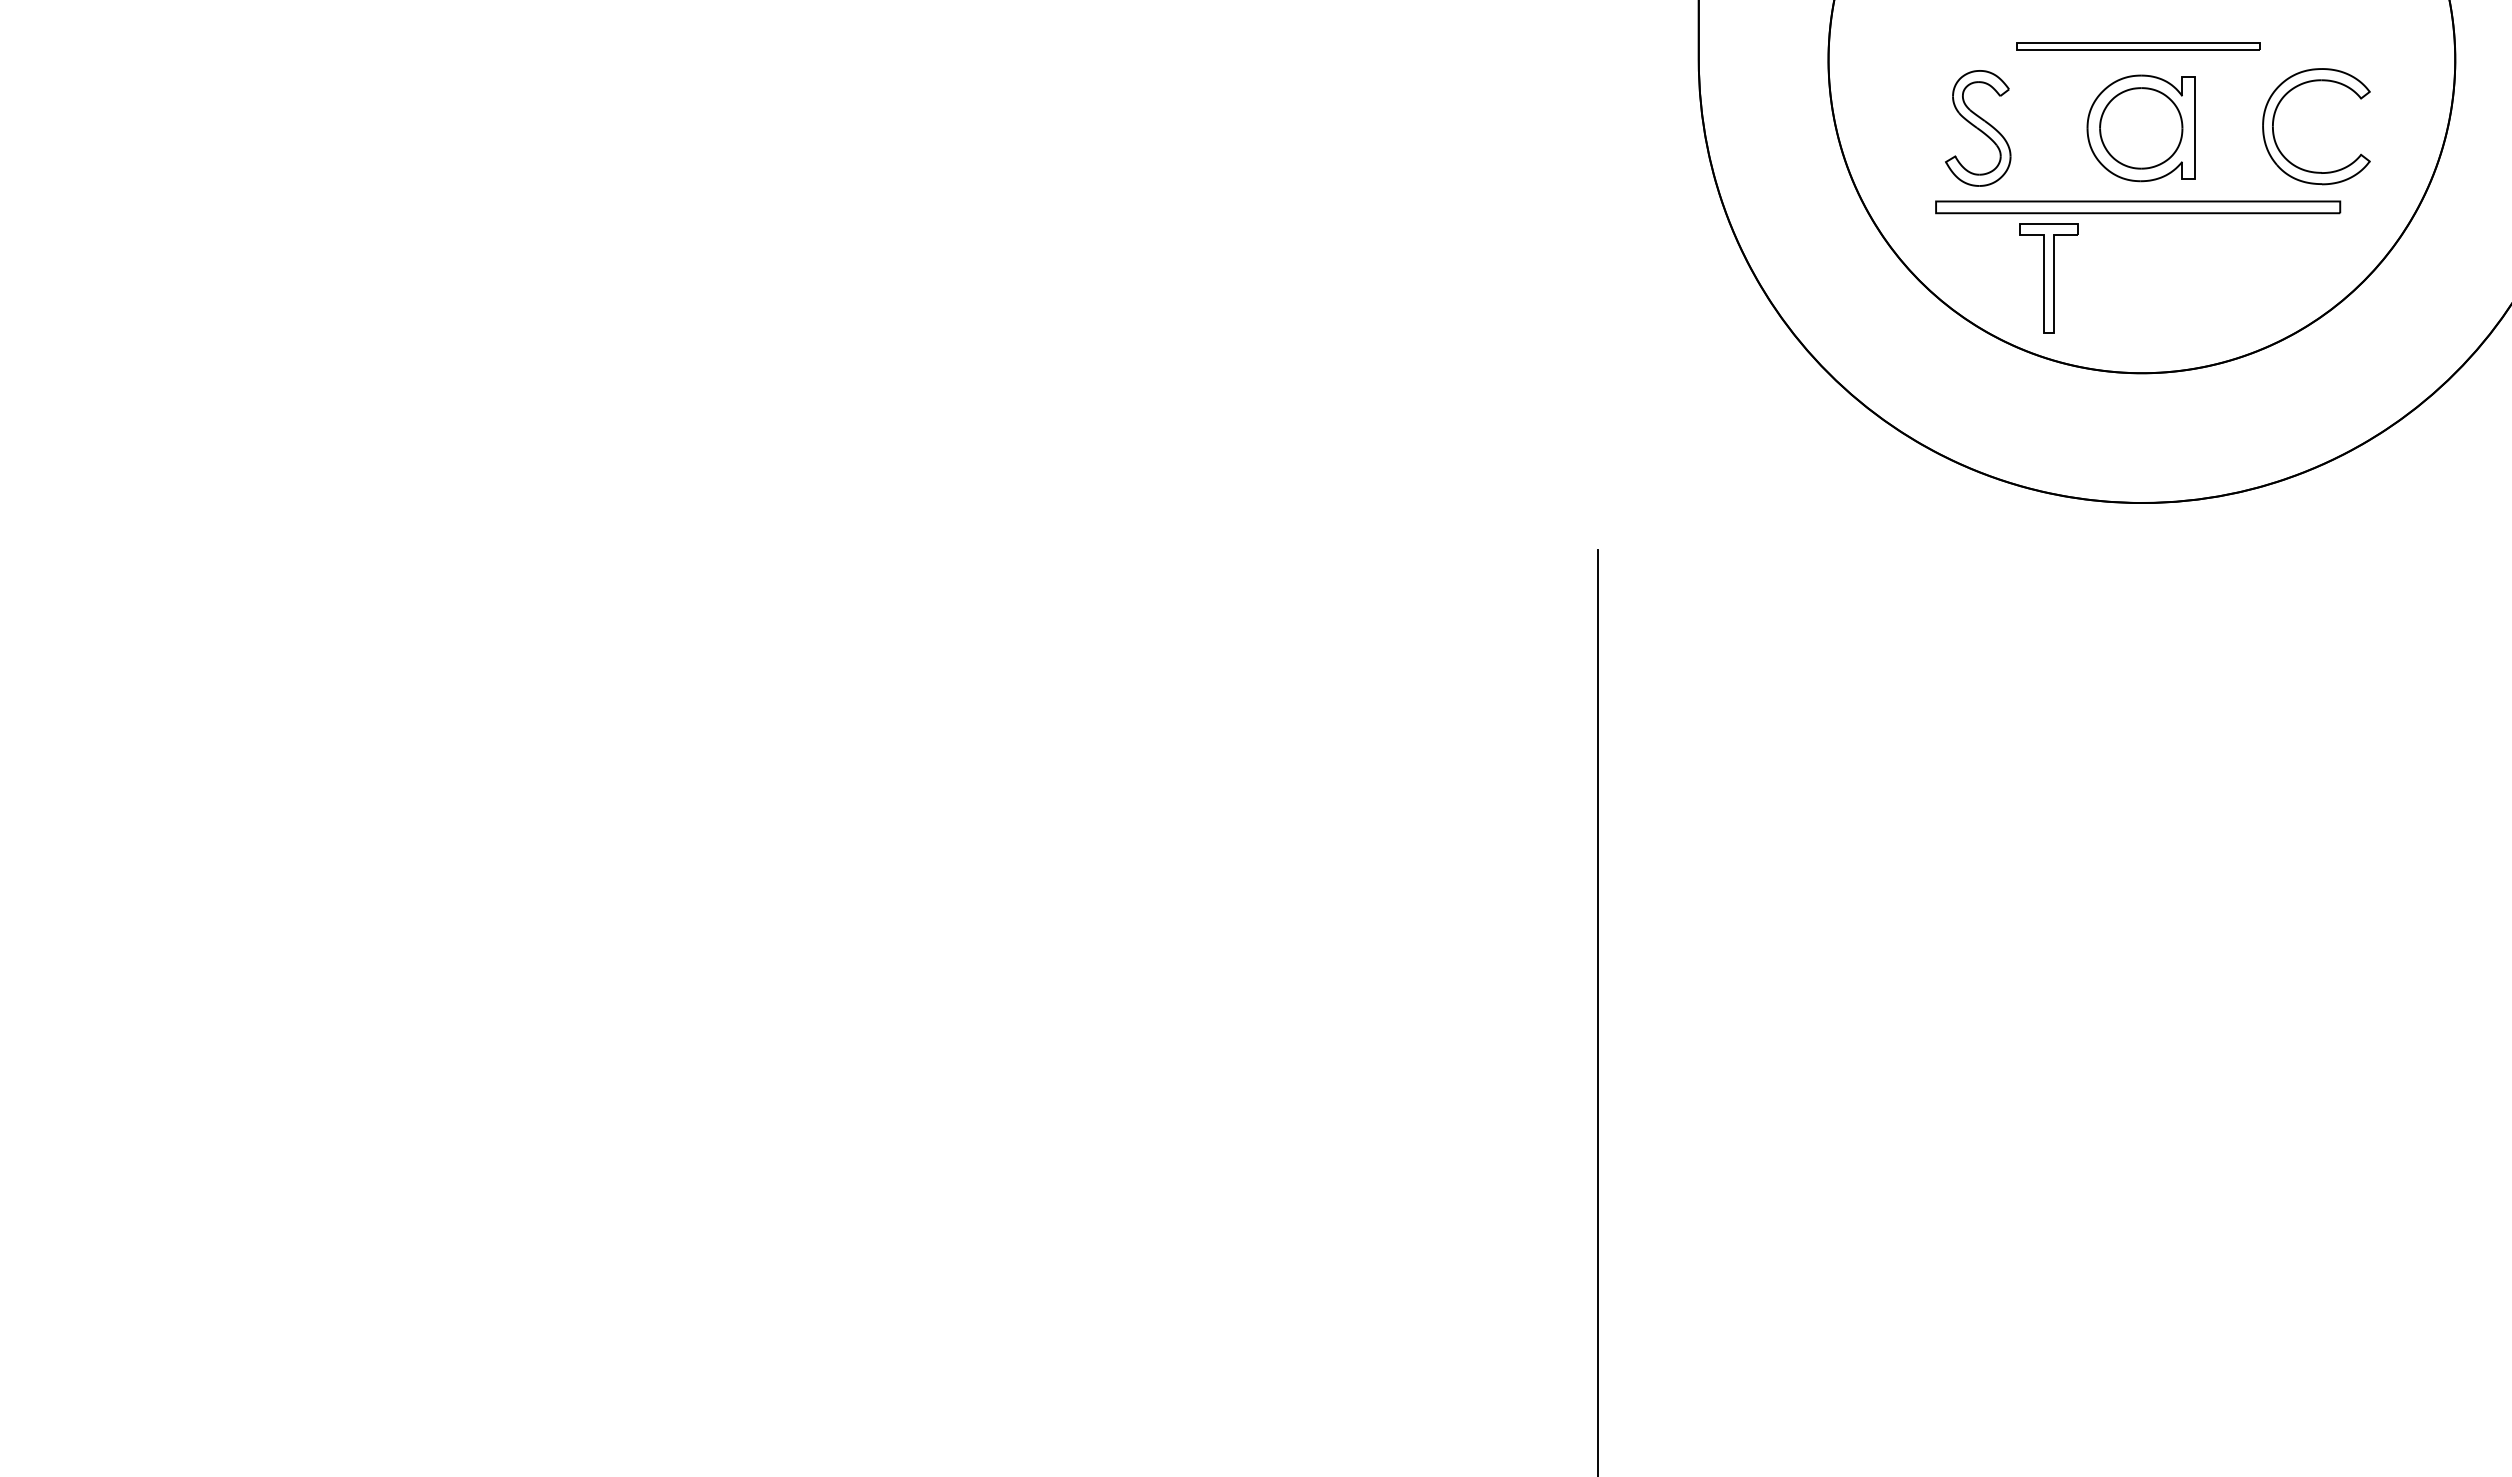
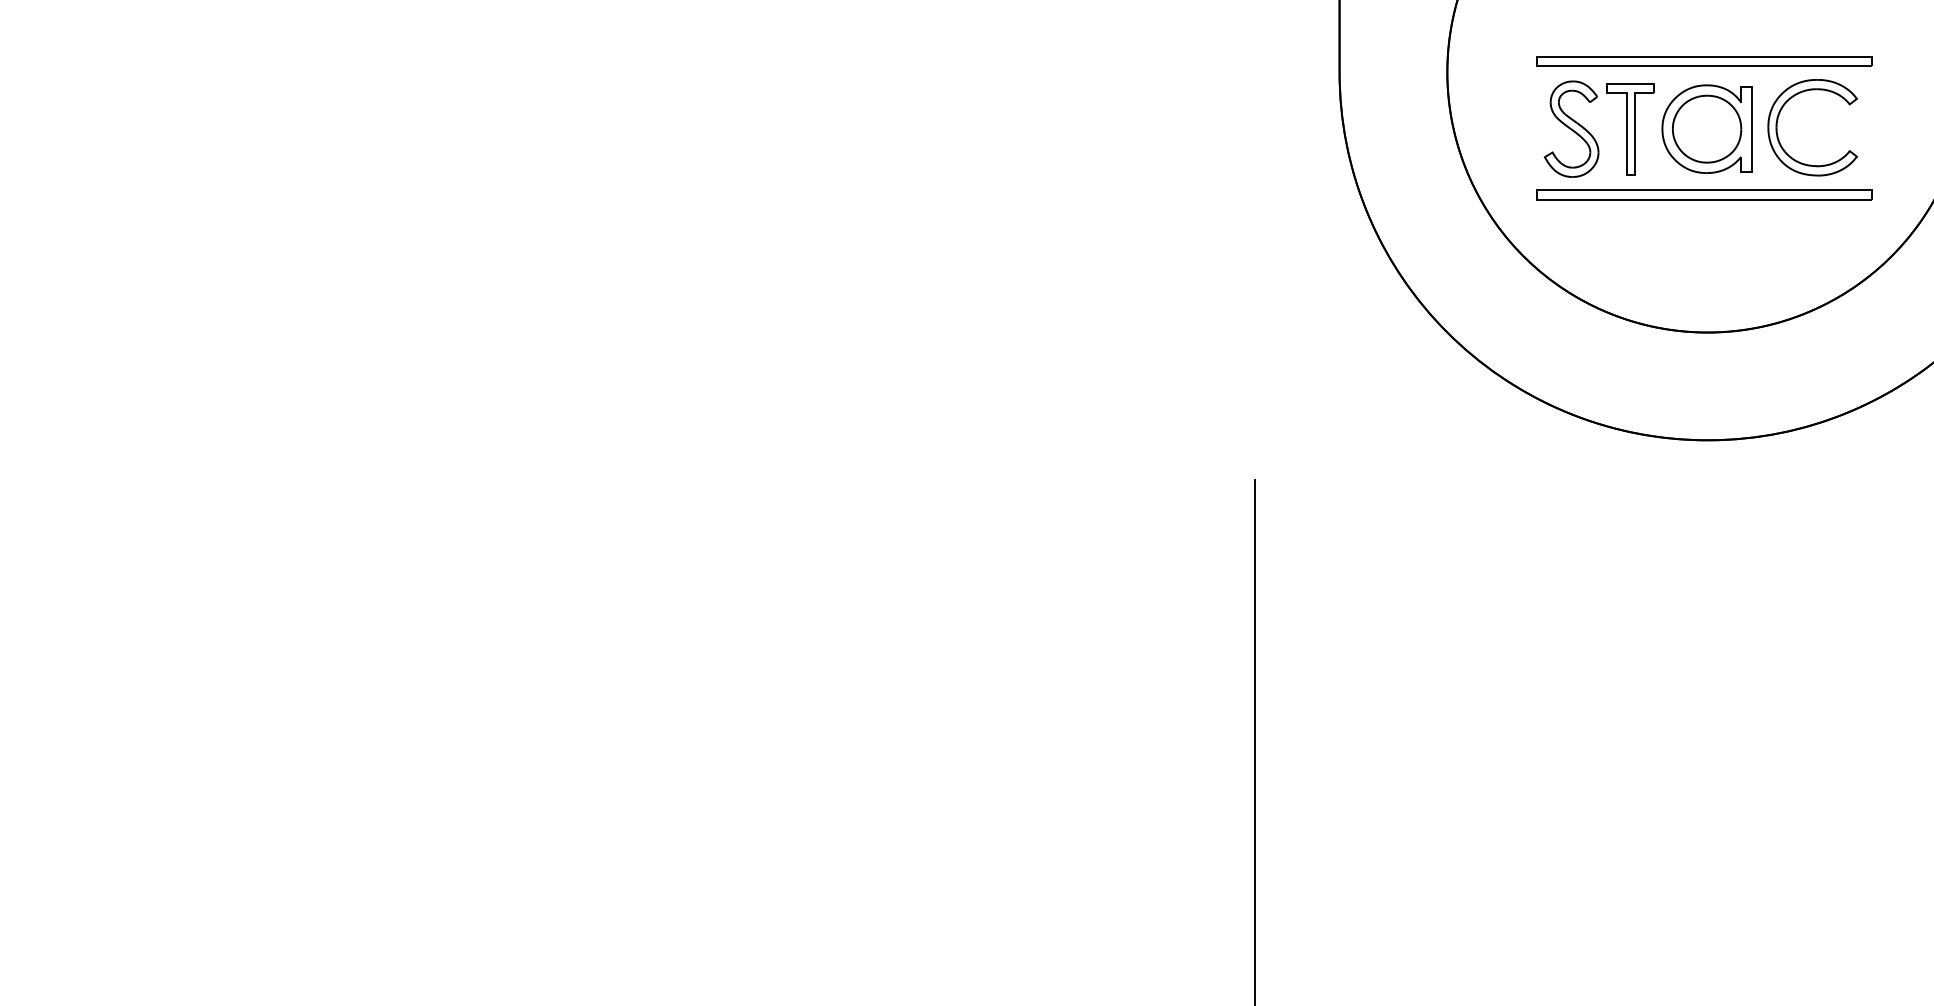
part: (2138, 46) -> (1704, 61), size x1.67
part: (2274, 120) -> (1777, 122), moved
part: (2048, 278) -> (1630, 129), moved

